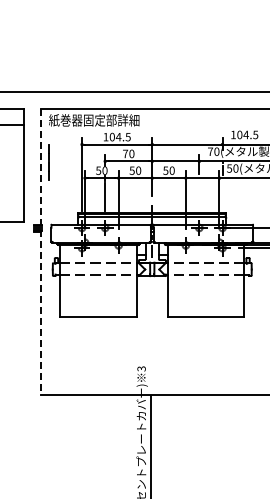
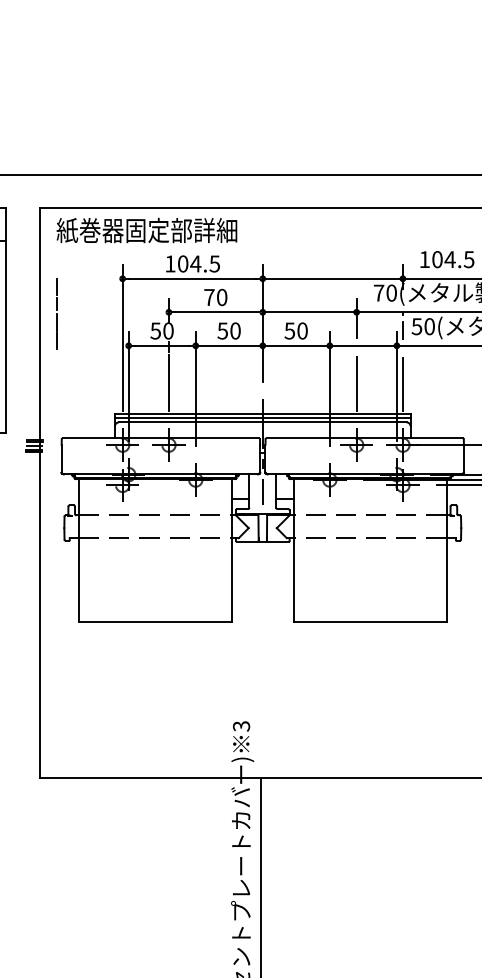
line: (199, 197) -> (357, 384), added
line: (222, 197) -> (402, 384), added
line: (40, 252) -> (39, 494), dashed -> solid

